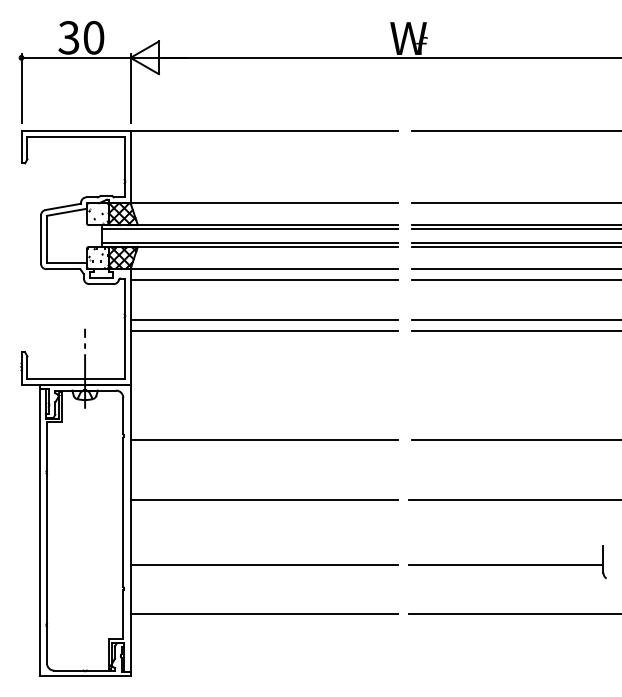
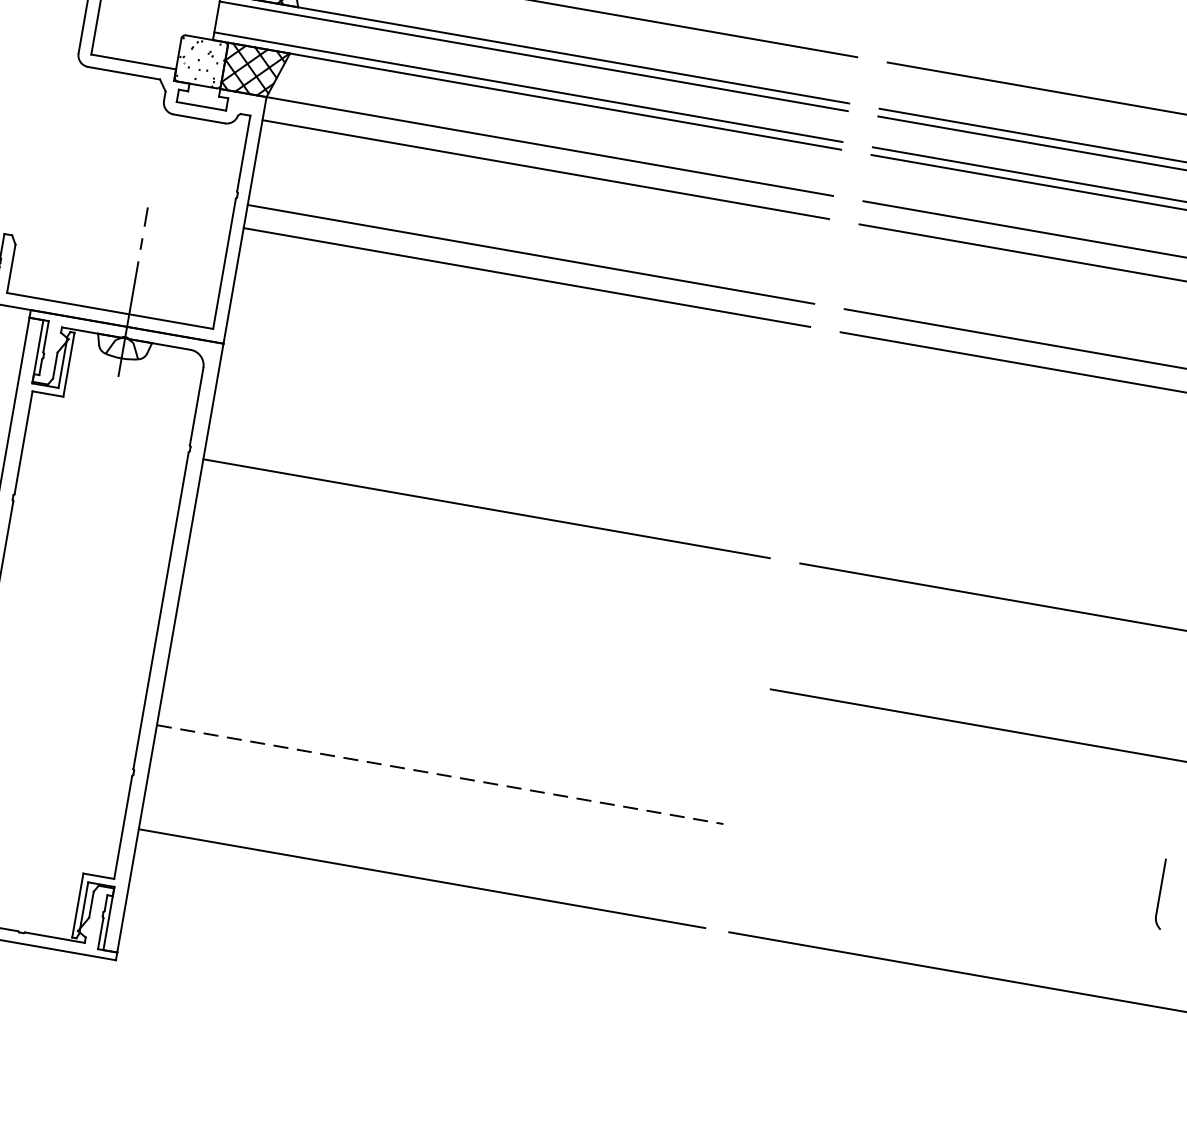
line: (263, 499) -> (462, 635), removed
line: (264, 565) -> (440, 775), solid -> dashed
line: (505, 565) -> (951, 864), removed

